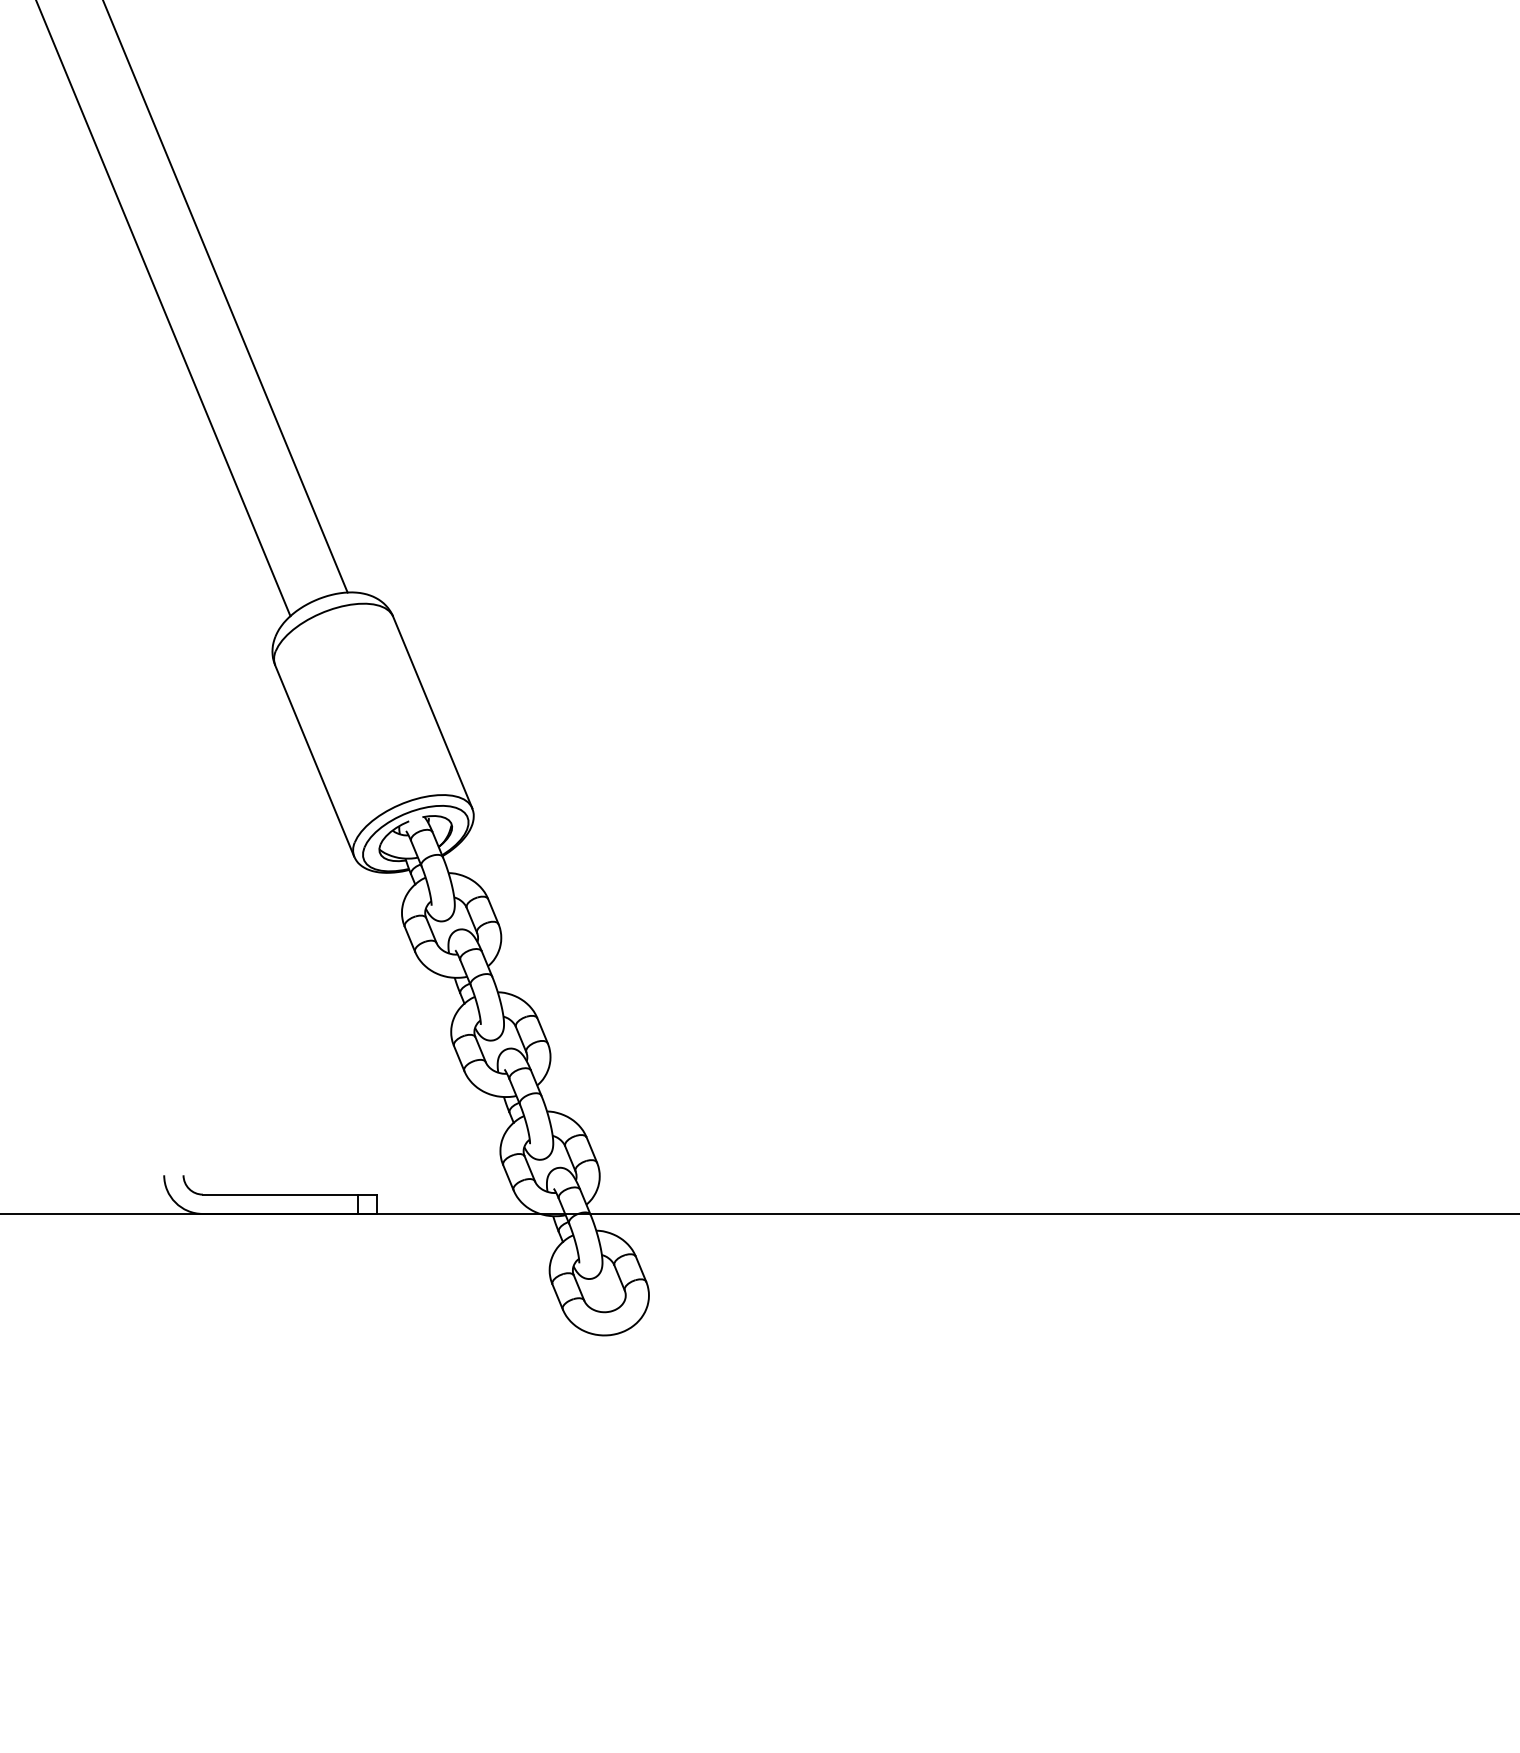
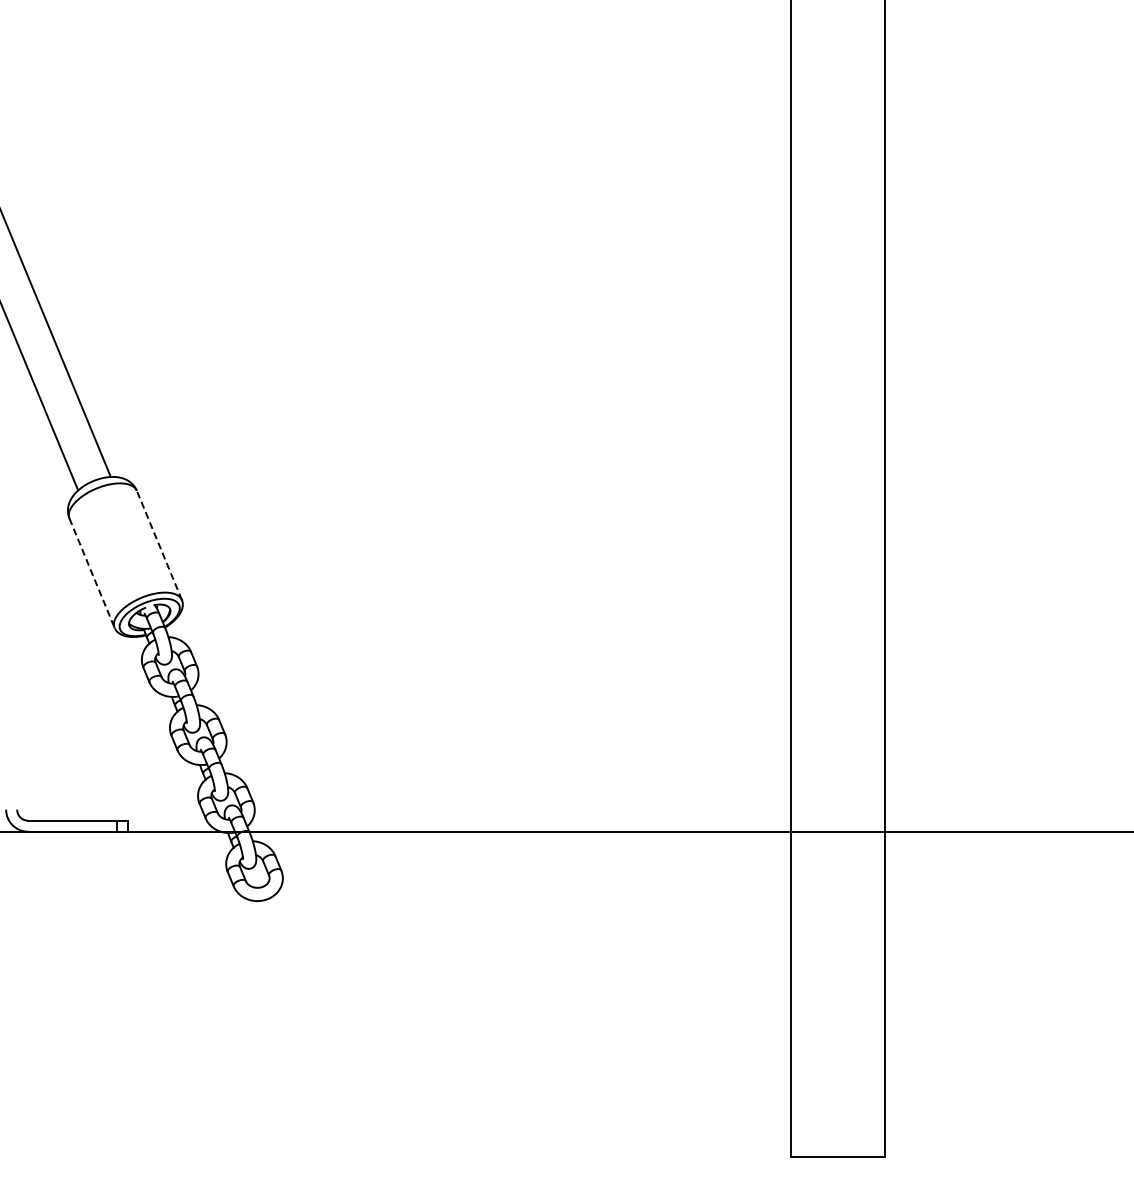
line: (432, 710) -> (159, 544), solid -> dashed
line: (315, 761) -> (92, 573), solid -> dashed

